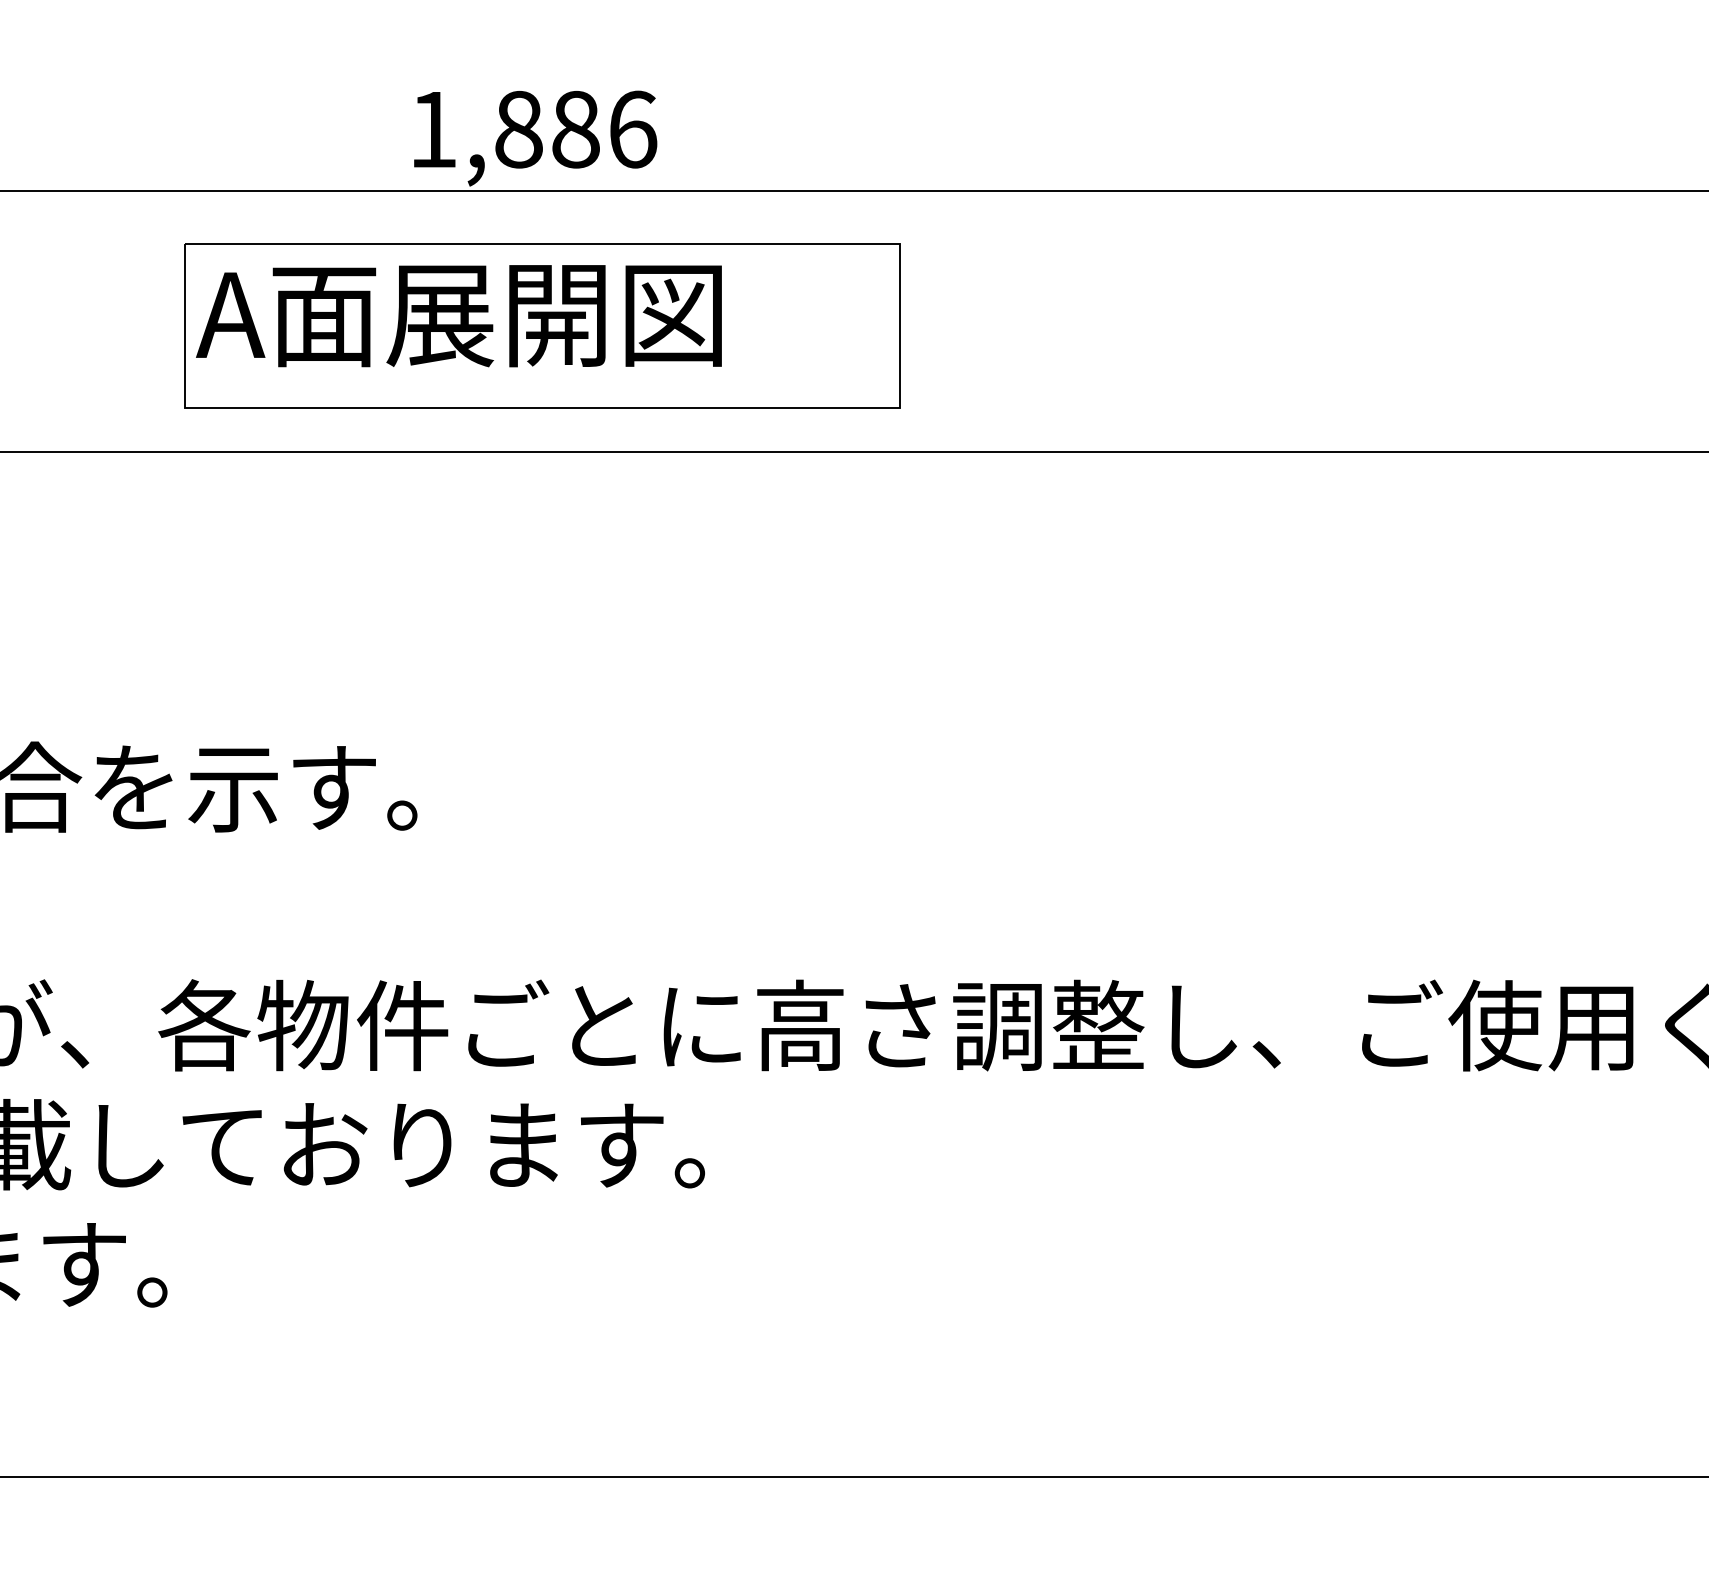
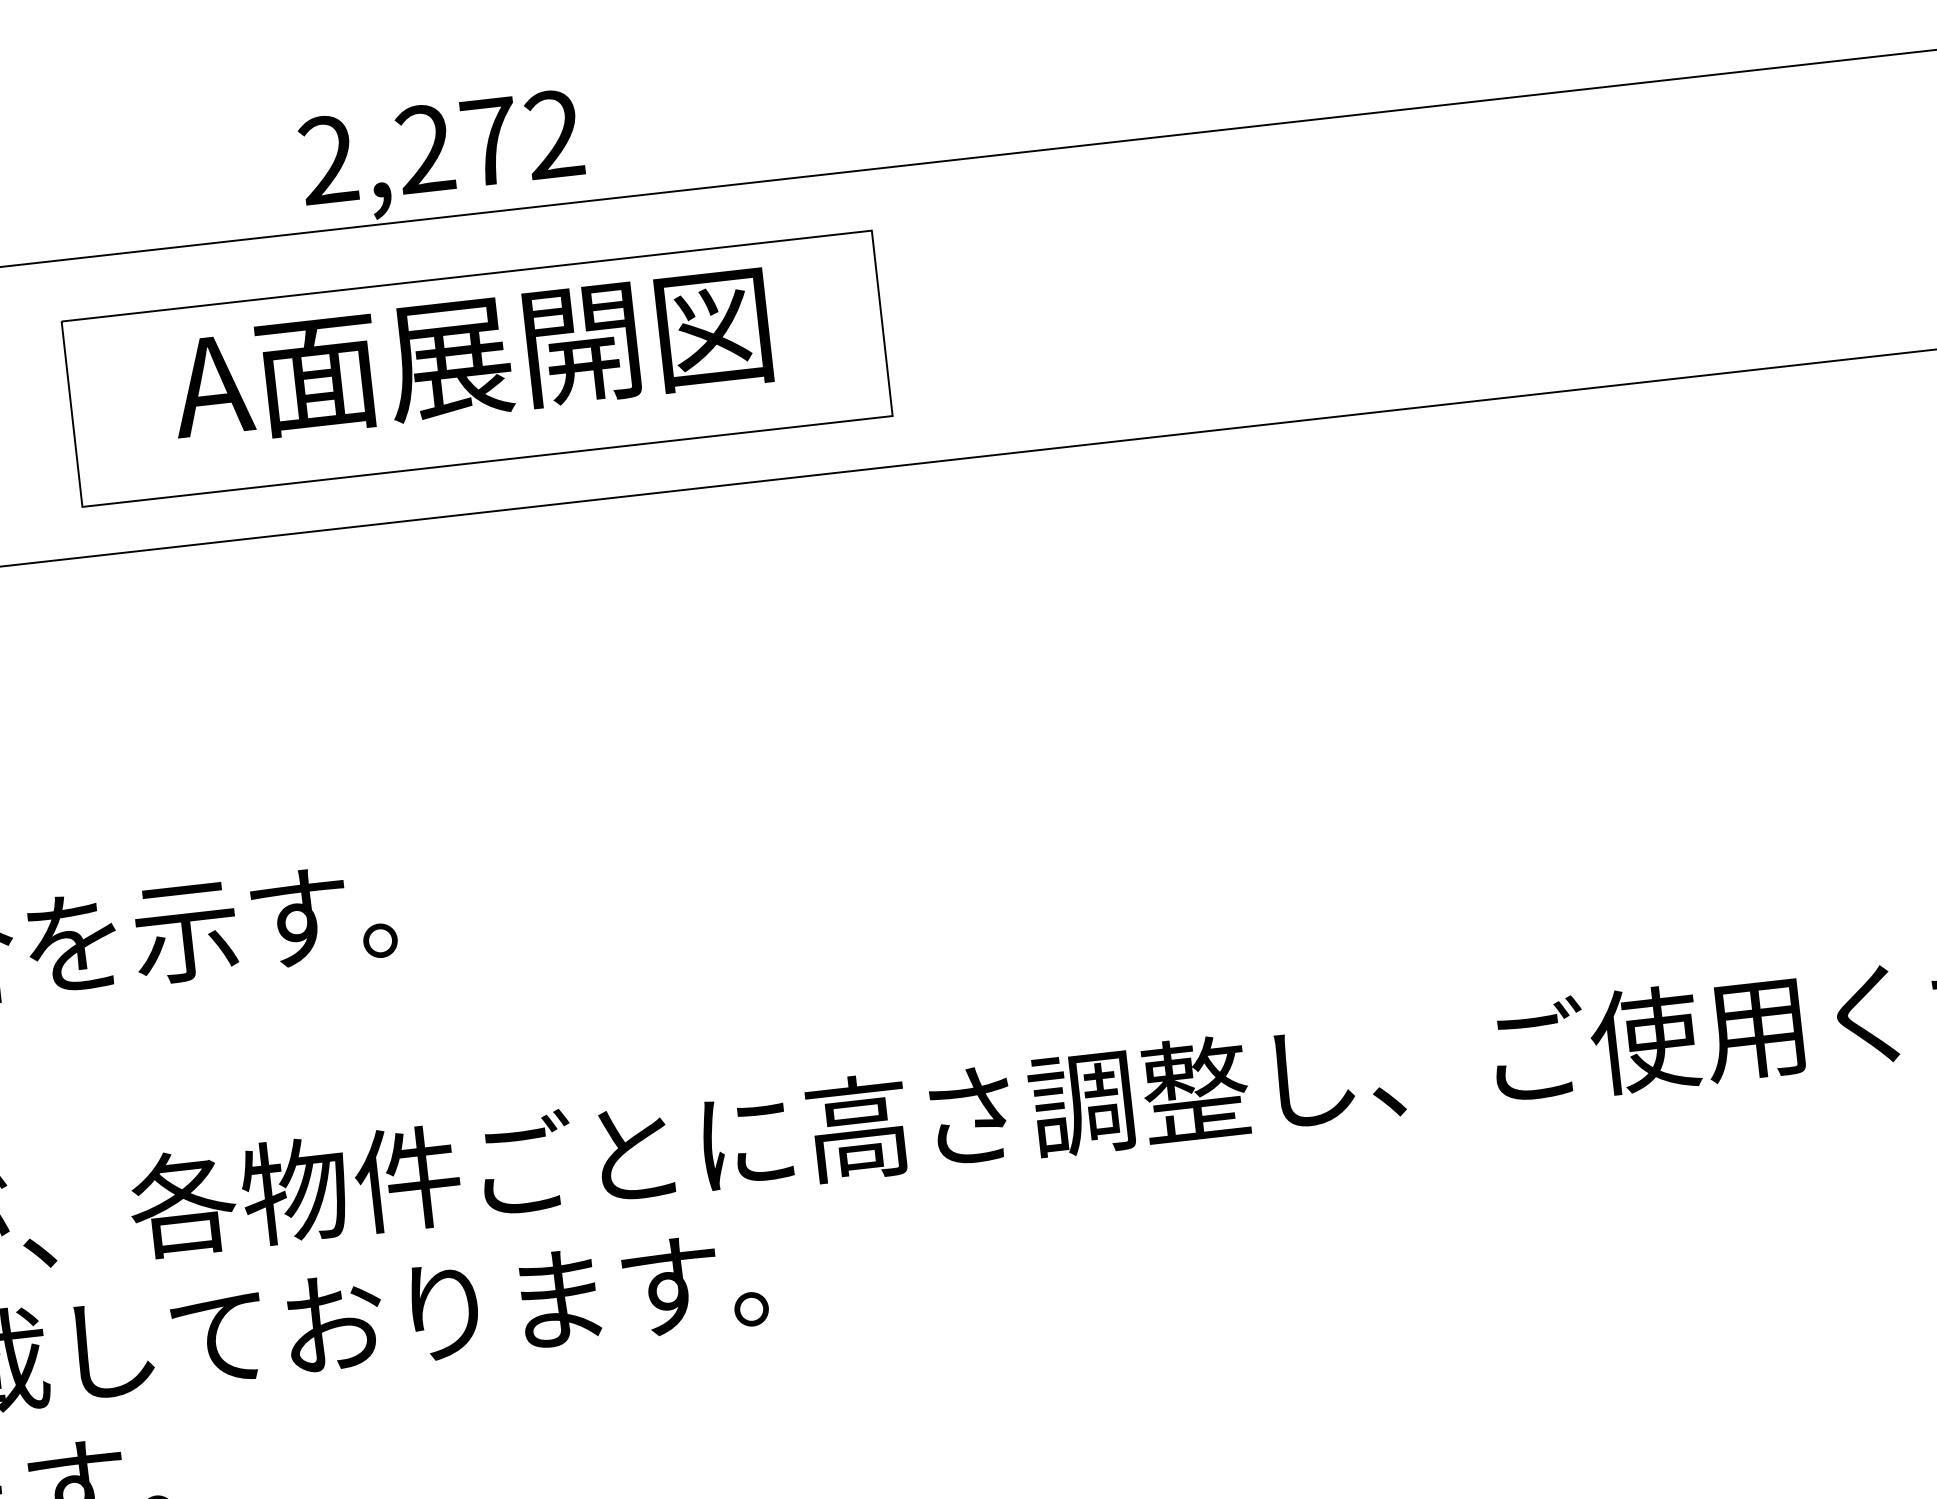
text: (533, 129) -> (441, 147), 1,886 -> 2,272
text: (458, 316) -> (470, 358), moved

